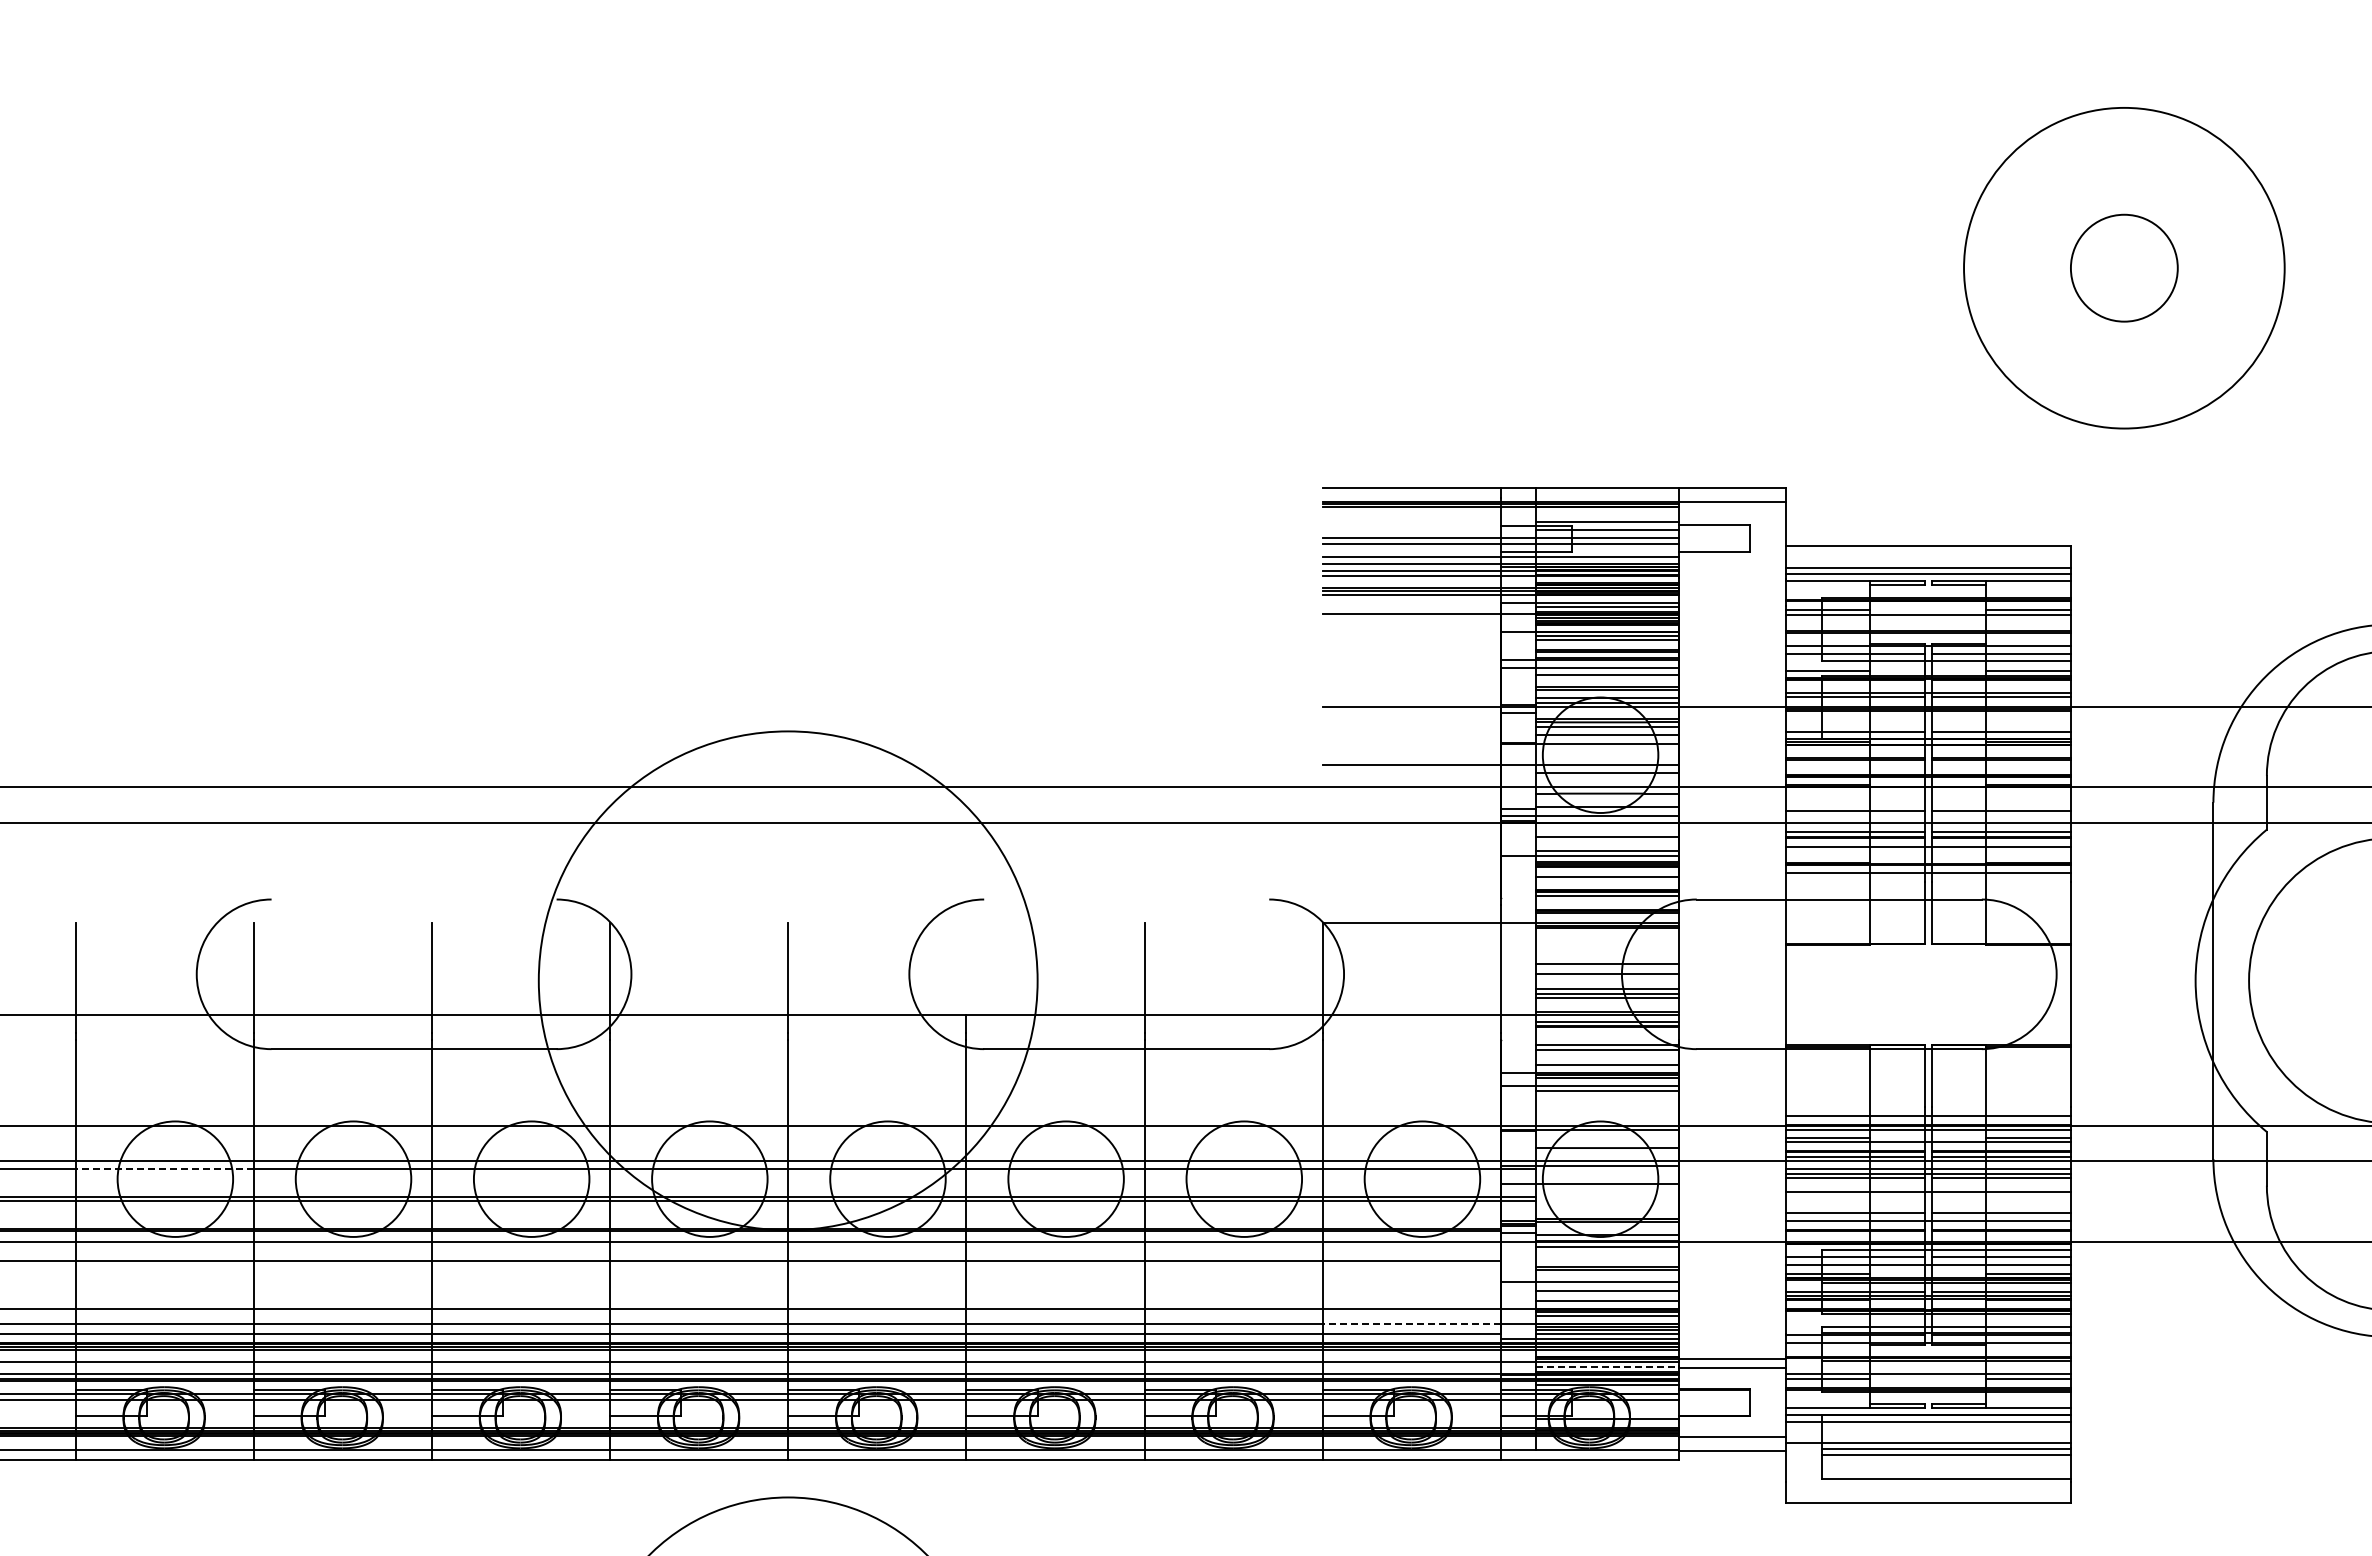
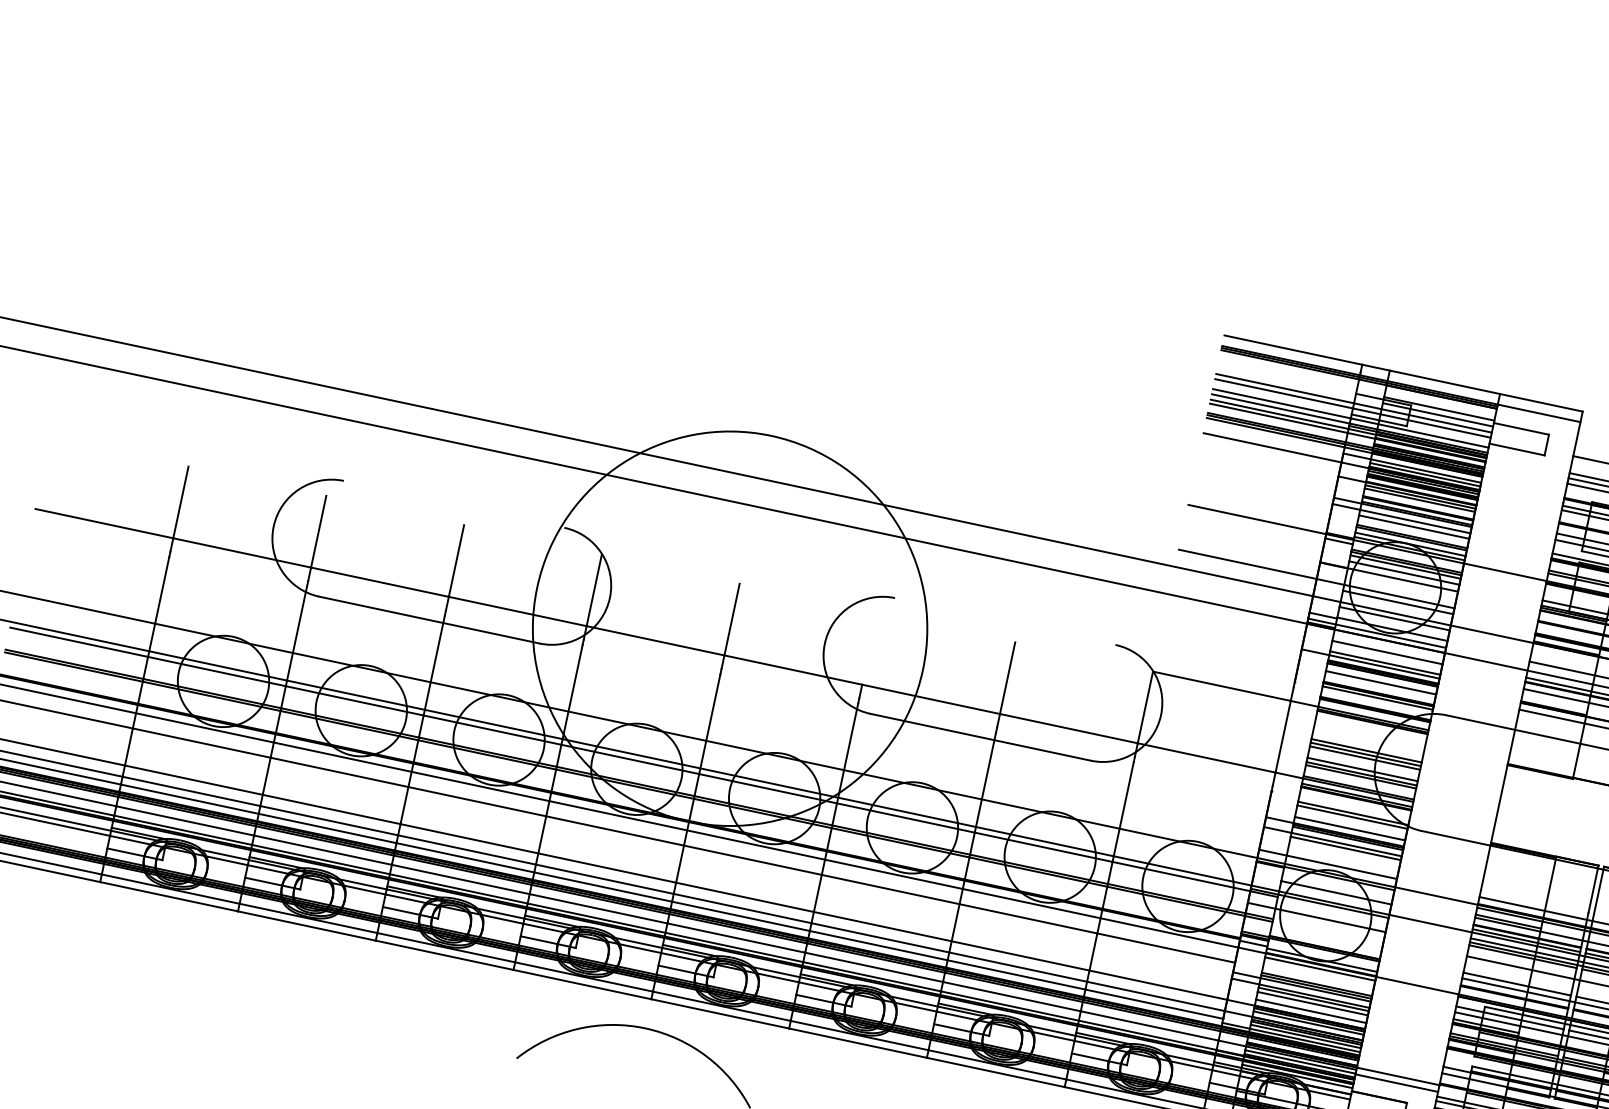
line: (1607, 969) -> (1365, 754), added
line: (1589, 1115) -> (1327, 864), added
line: (164, 1168) -> (216, 671), dashed -> solid
line: (1589, 1273) -> (1301, 986), added
line: (1607, 1285) -> (1313, 999), added
line: (1411, 1323) -> (1155, 996), dashed -> solid
line: (1608, 1366) -> (1301, 1061), dashed -> solid

